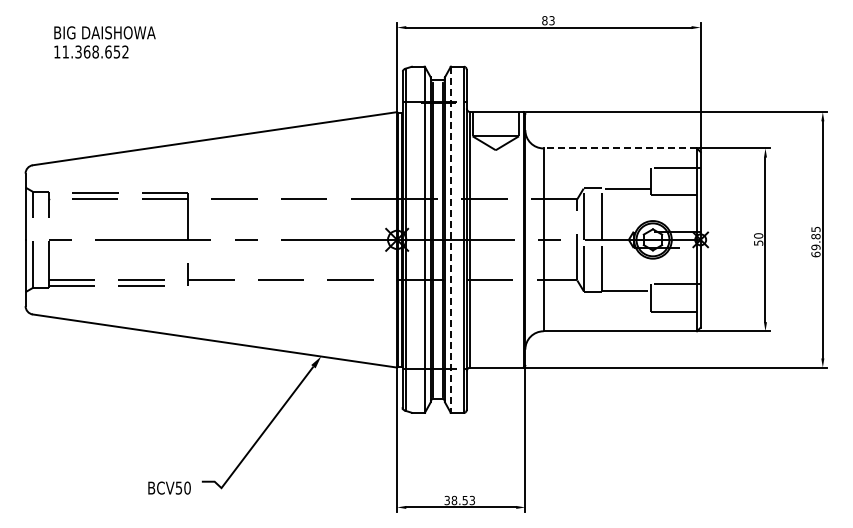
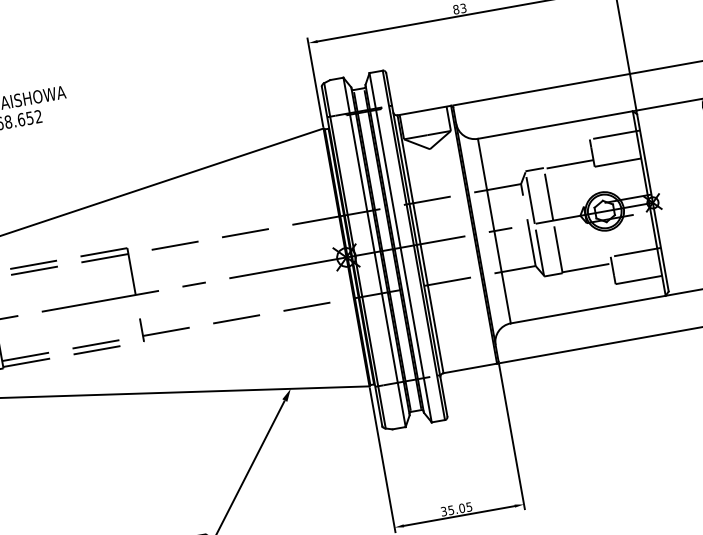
line: (620, 148) -> (555, 125), dashed -> solid
line: (450, 239) -> (400, 247), dashed -> solid
text: (462, 500) -> (459, 508), 38.53 -> 35.05

